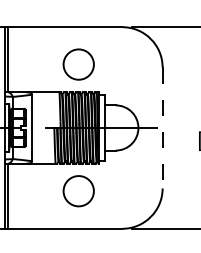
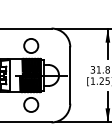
line: (163, 127) -> (70, 75), dashed -> solid

